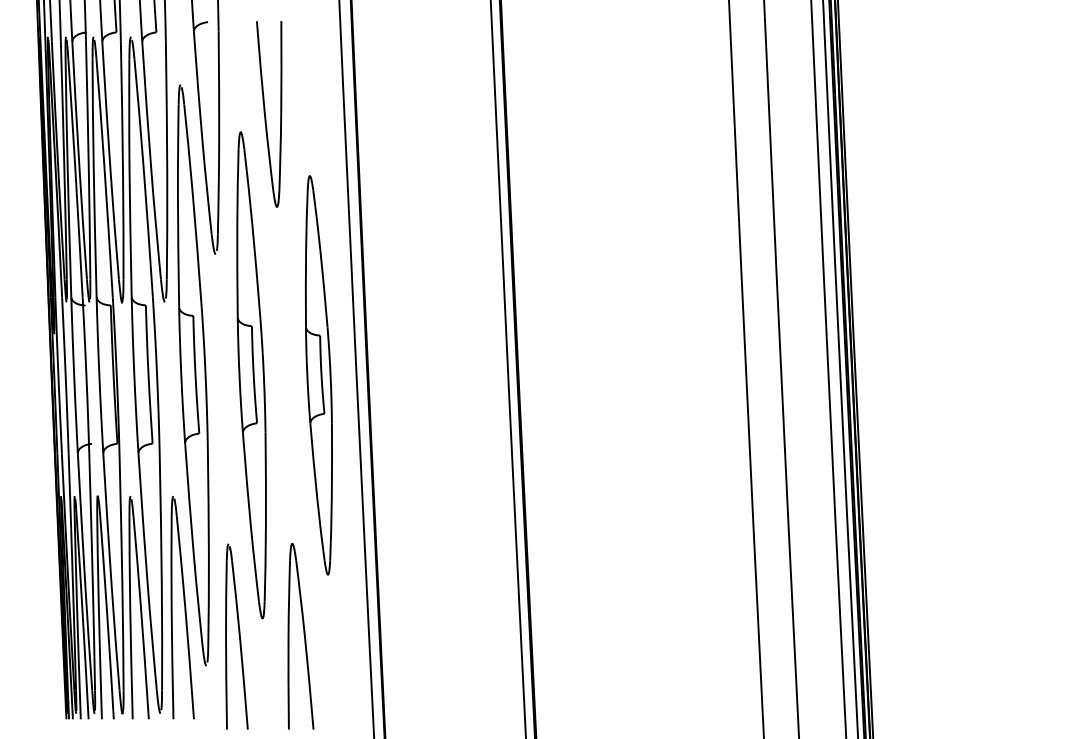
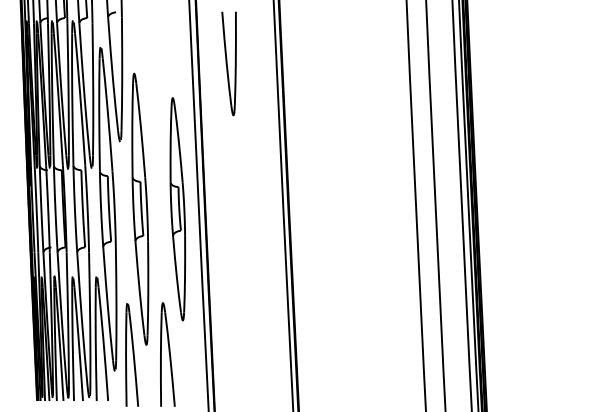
part: (268, 113) -> (228, 63), moved

